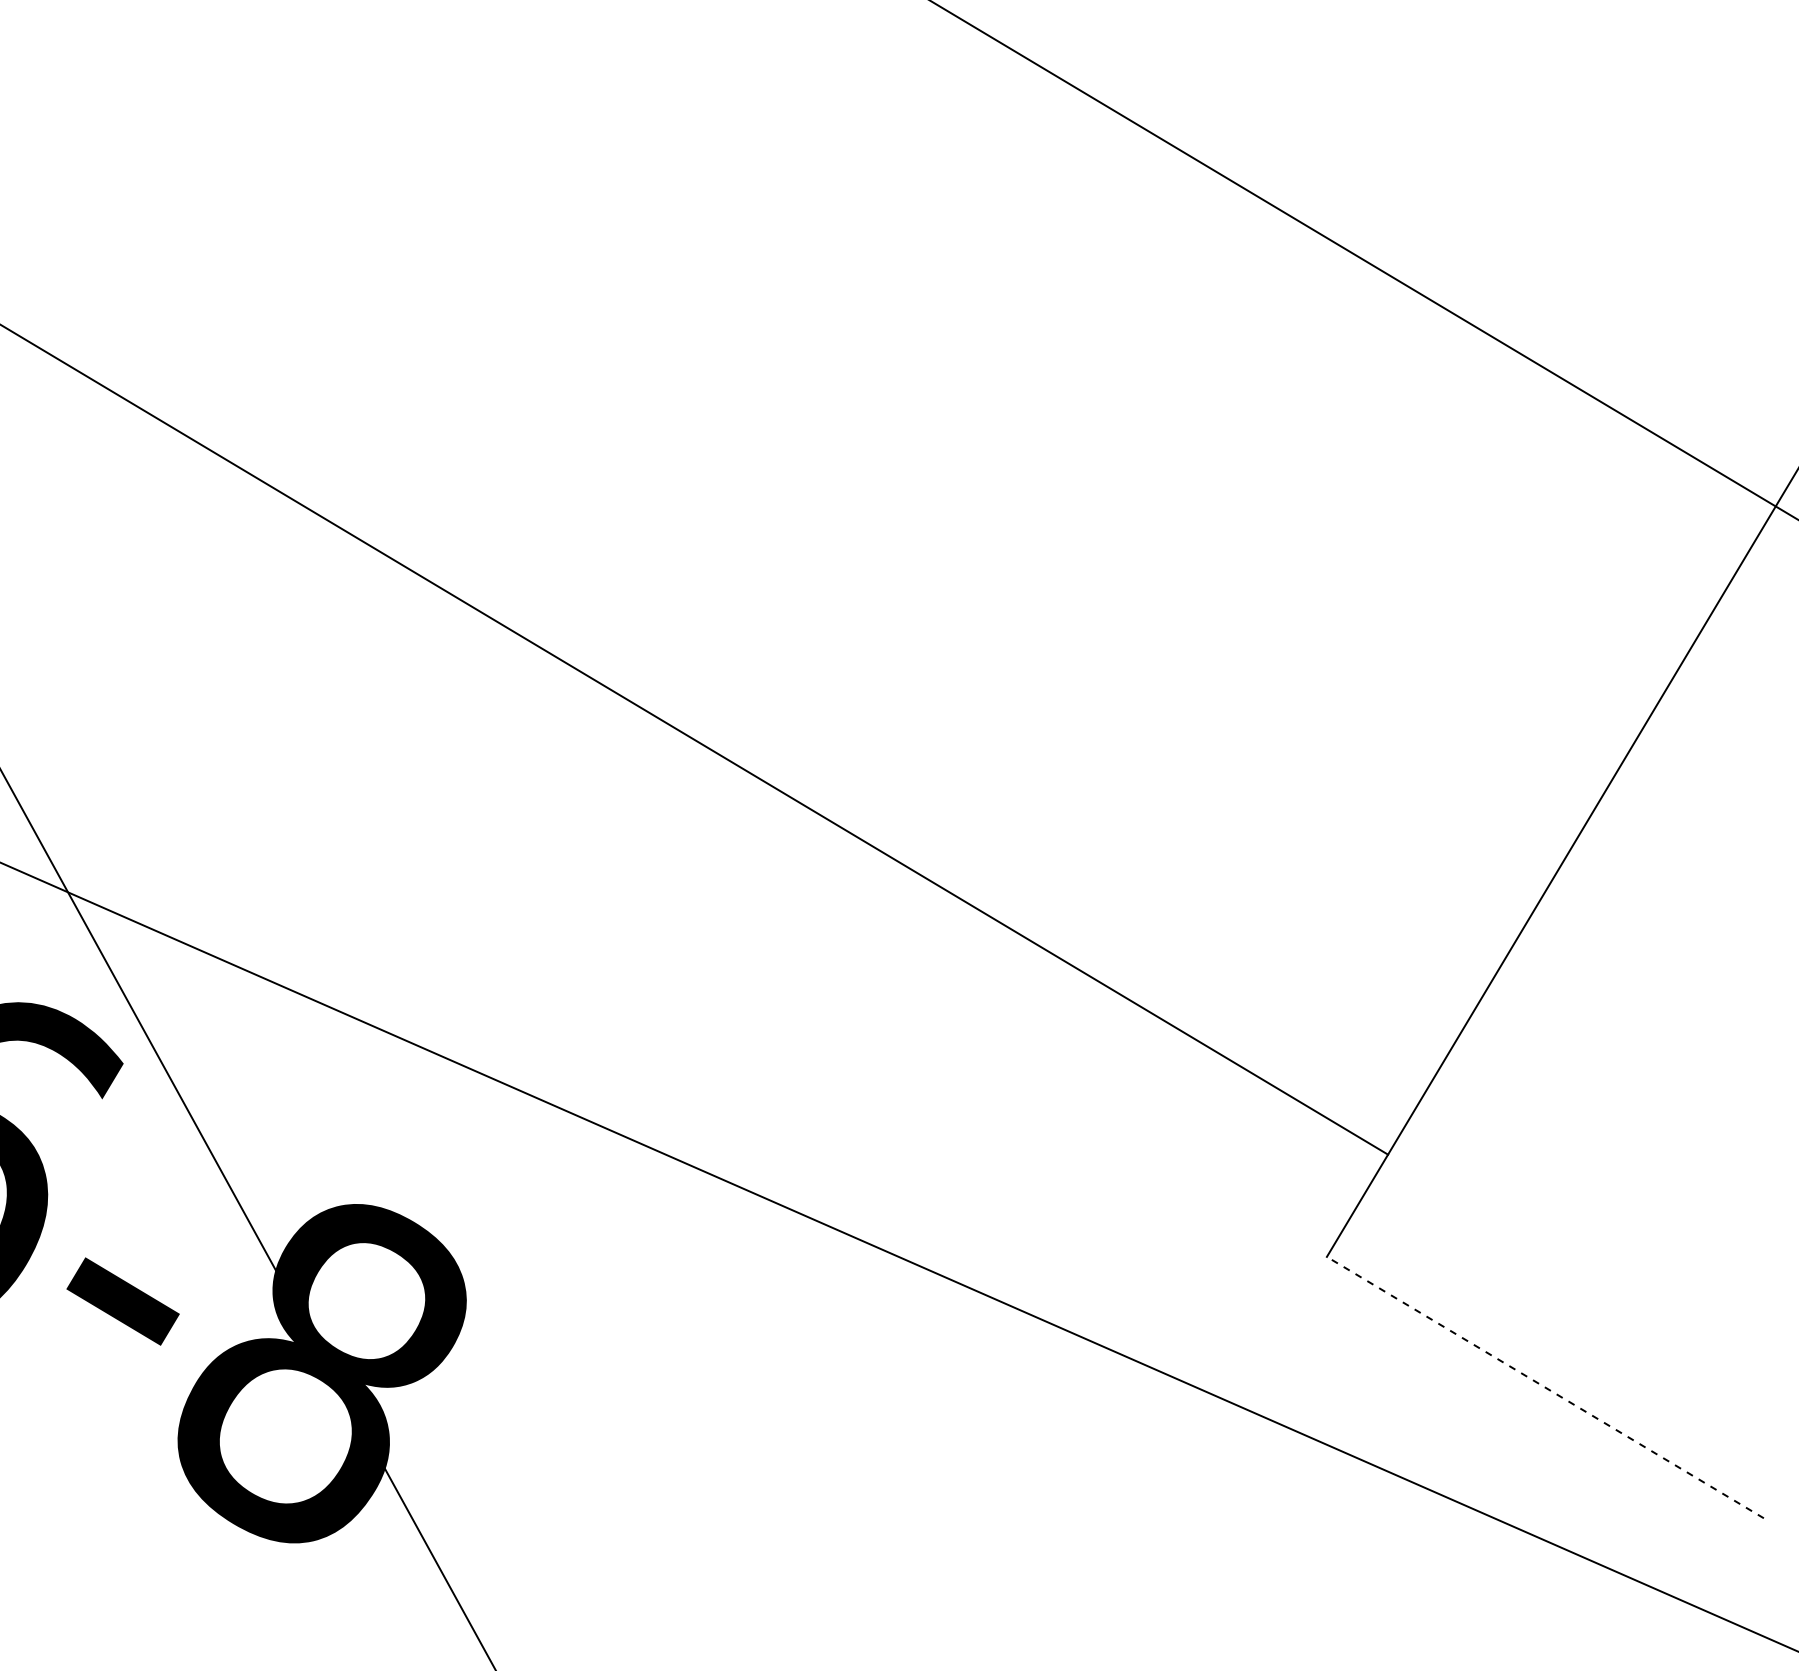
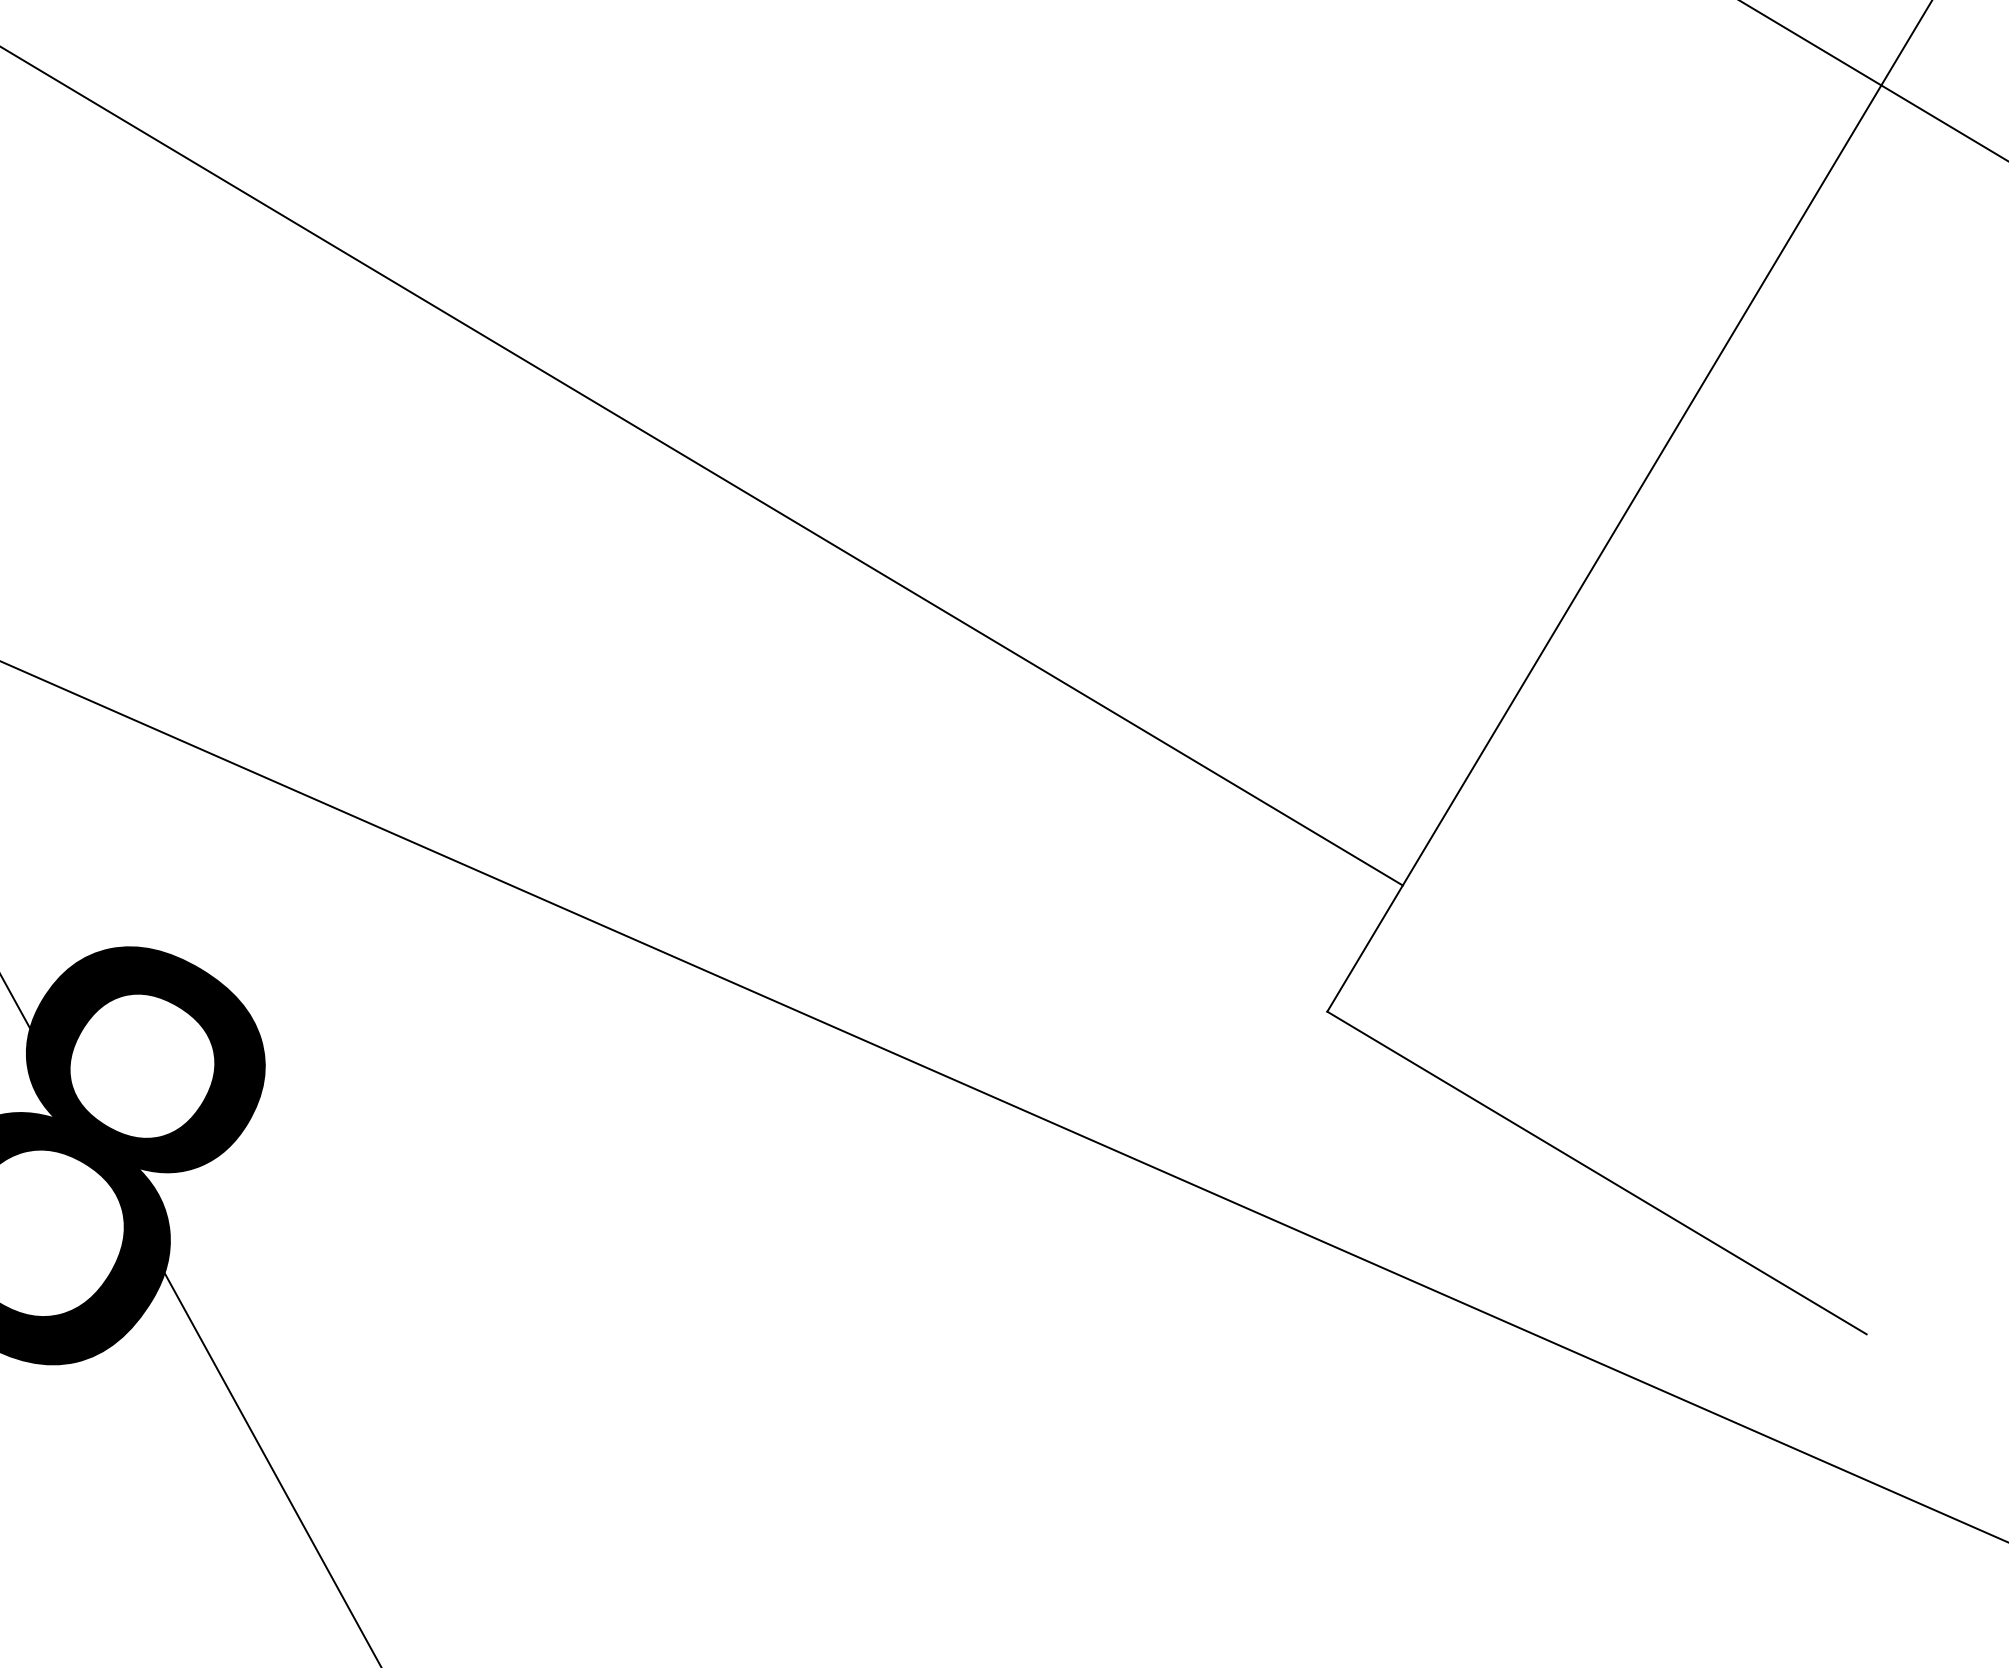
line: (1545, 1387) -> (1597, 1172), dashed -> solid

